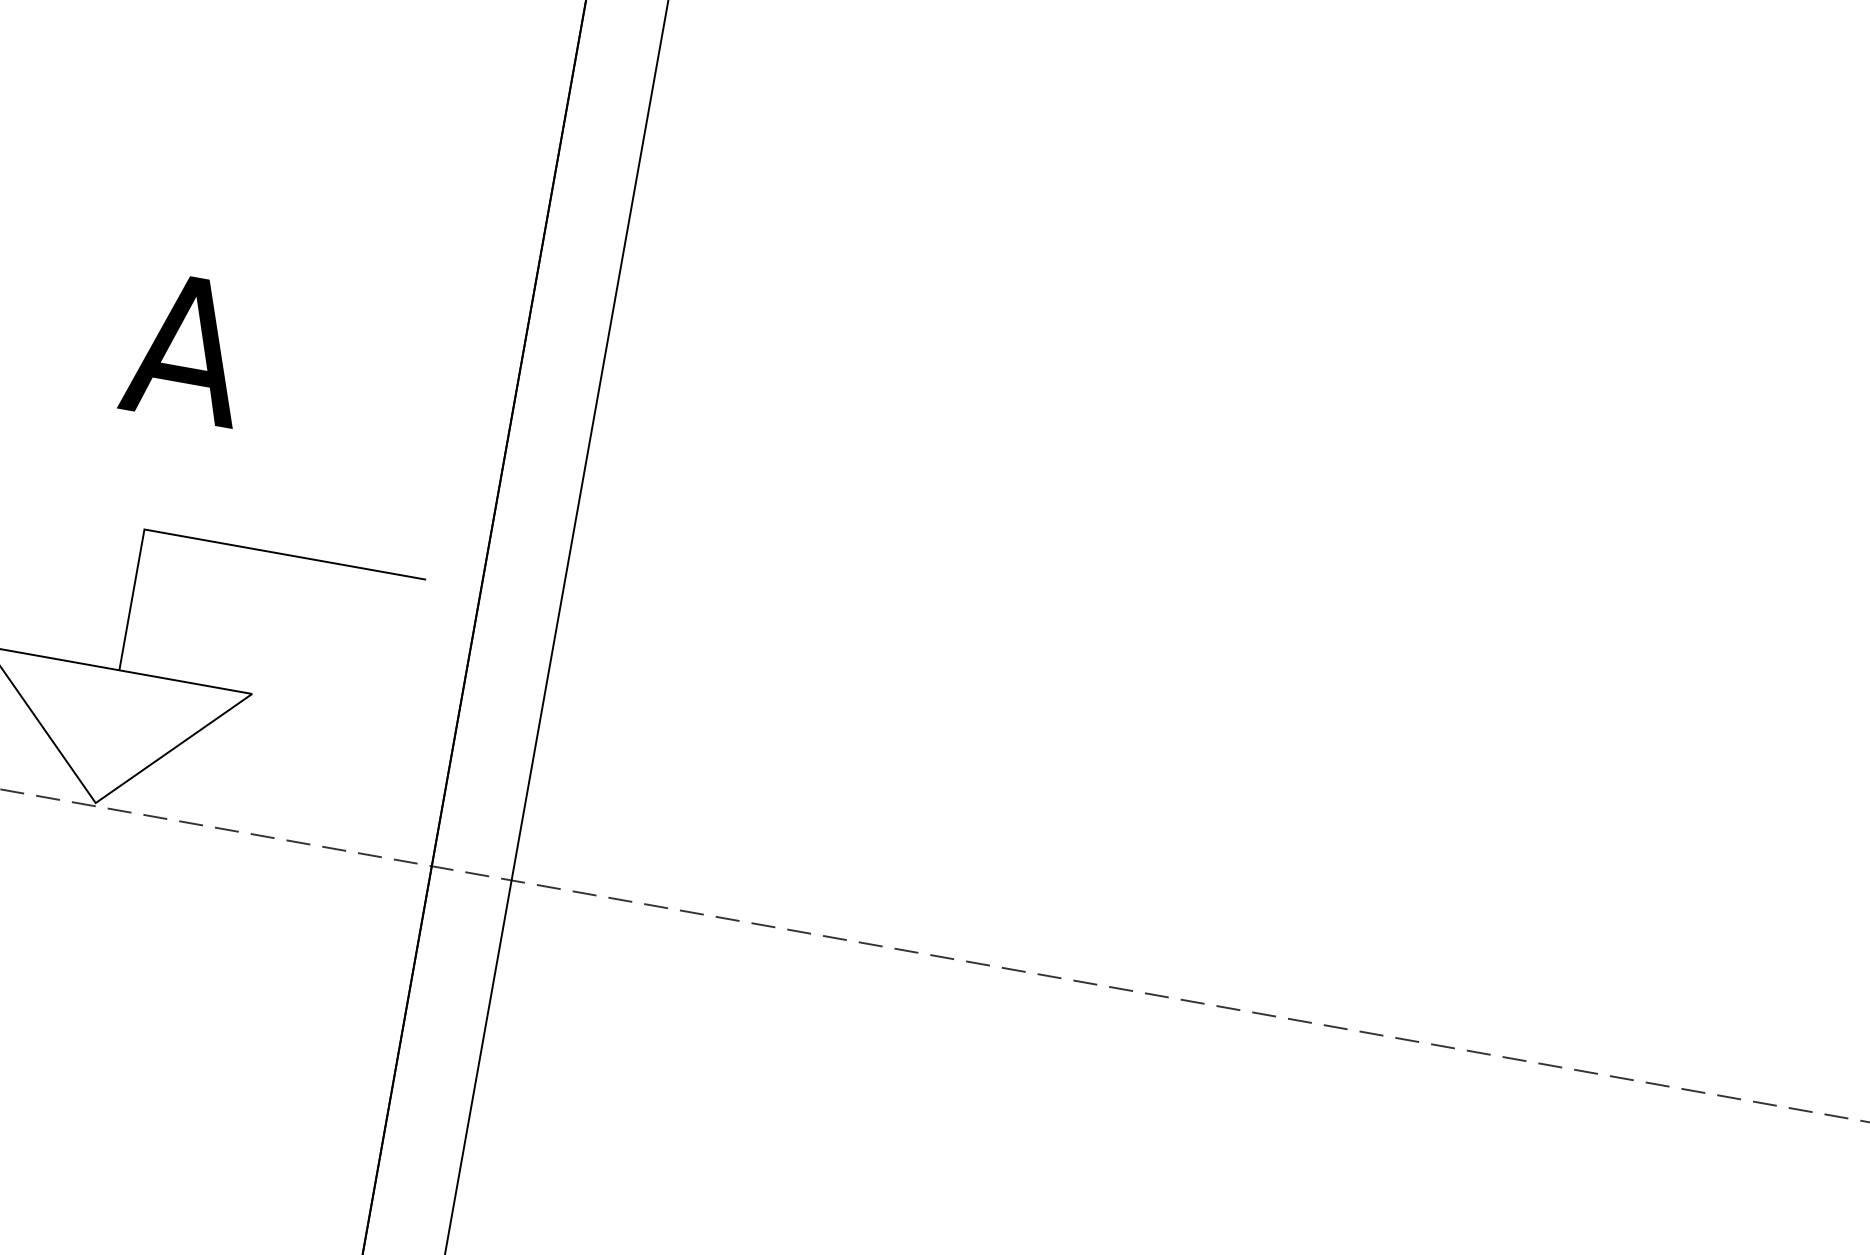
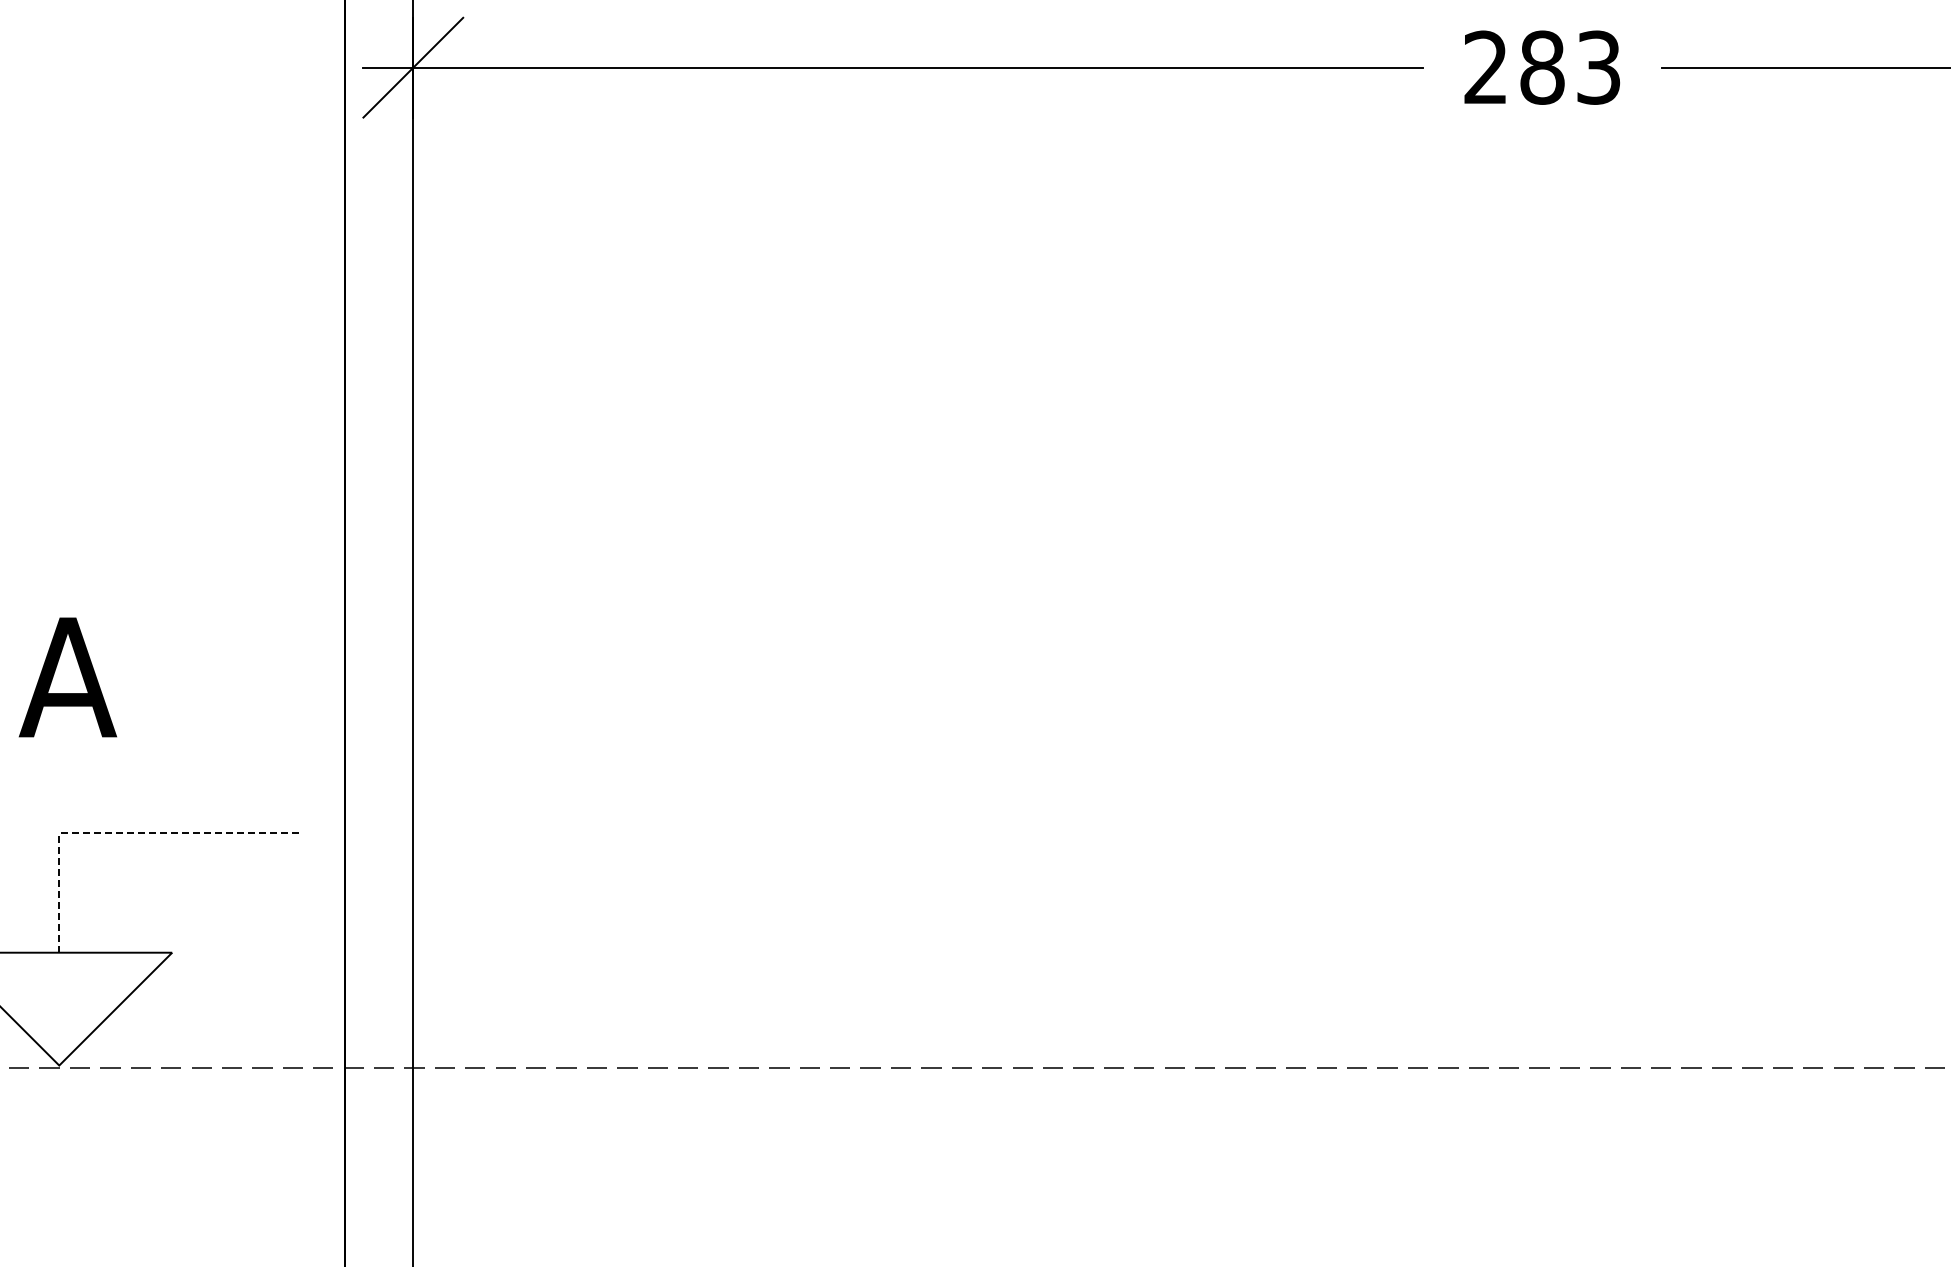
line: (215, 541) -> (119, 832), solid -> dashed

